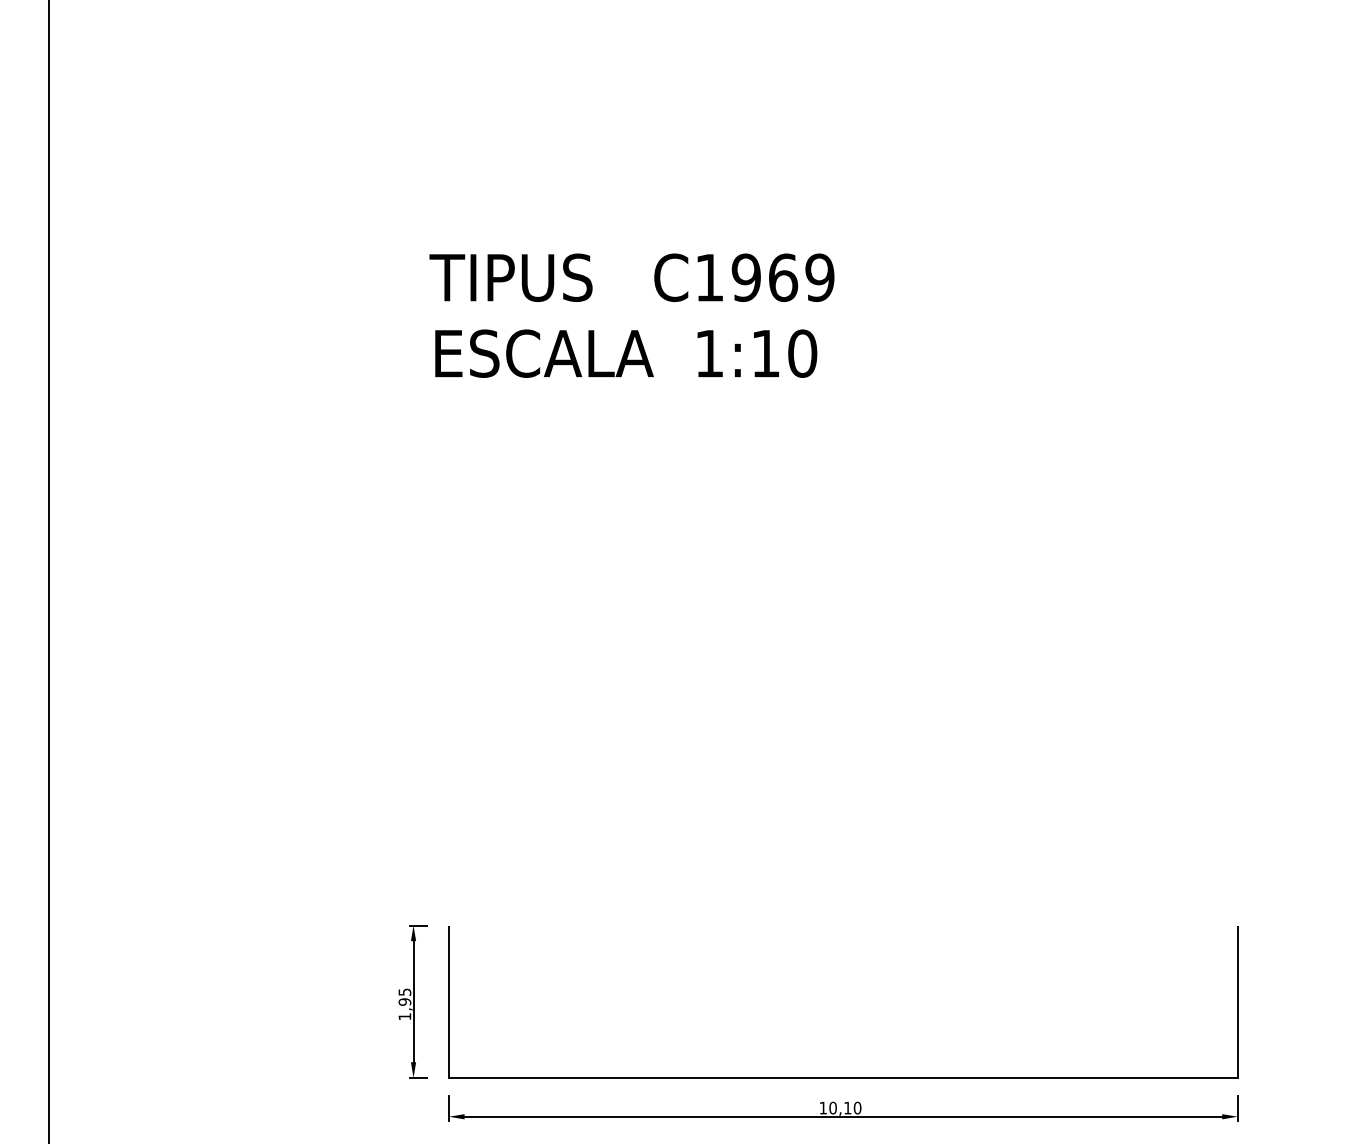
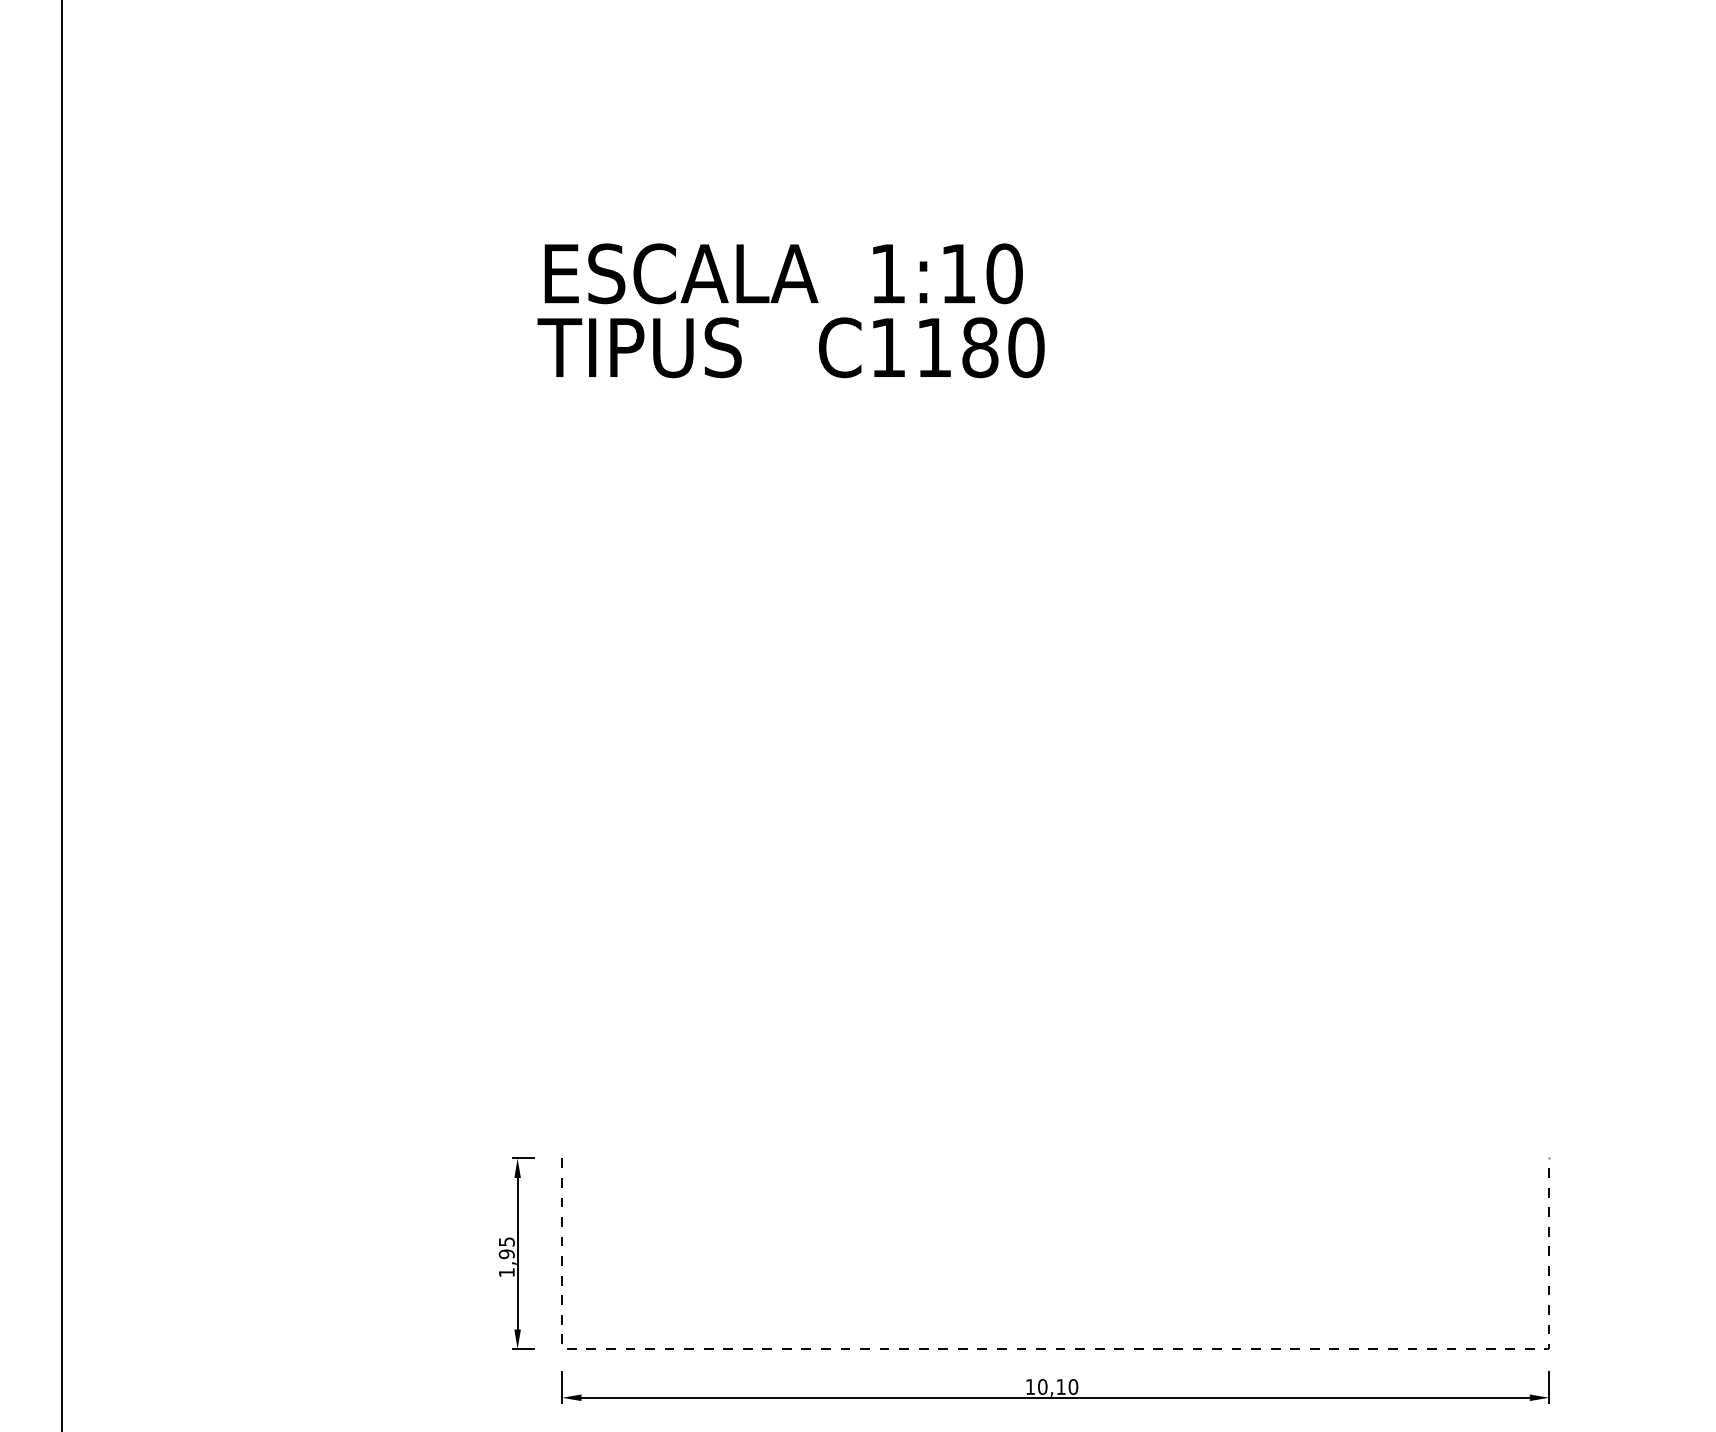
text: (782, 277) -> (979, 347), C1969 -> C1180
text: (626, 353) -> (784, 273), moved
line: (843, 1077) -> (1055, 1348), solid -> dashed

